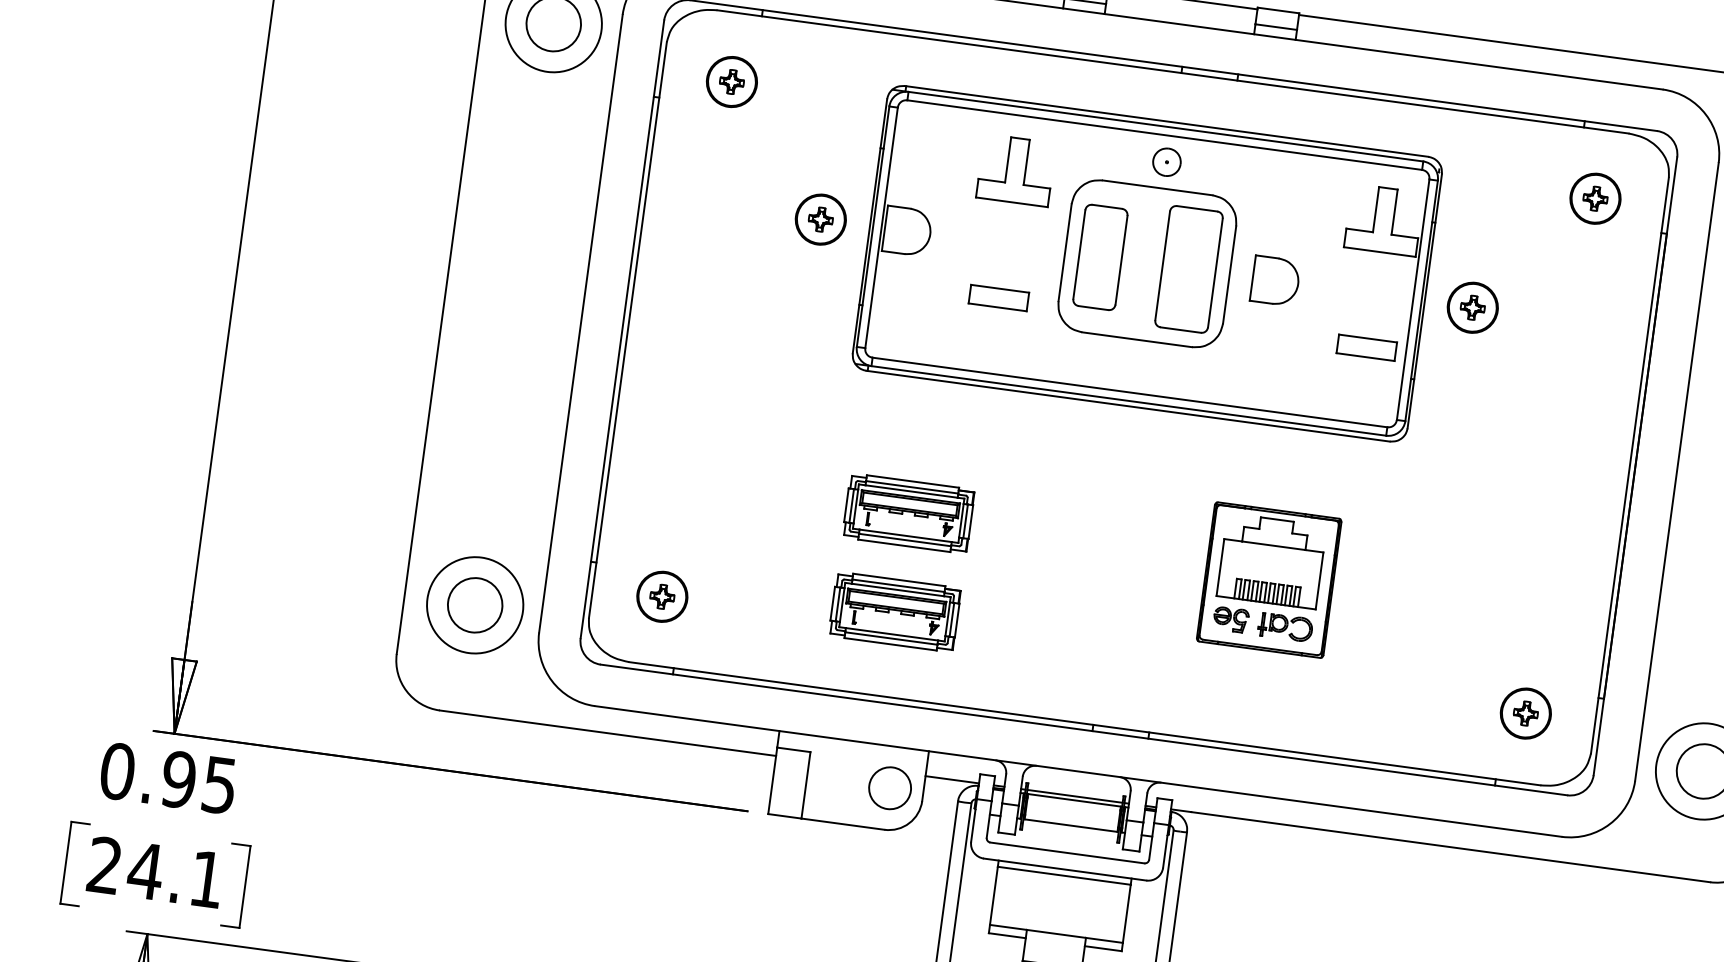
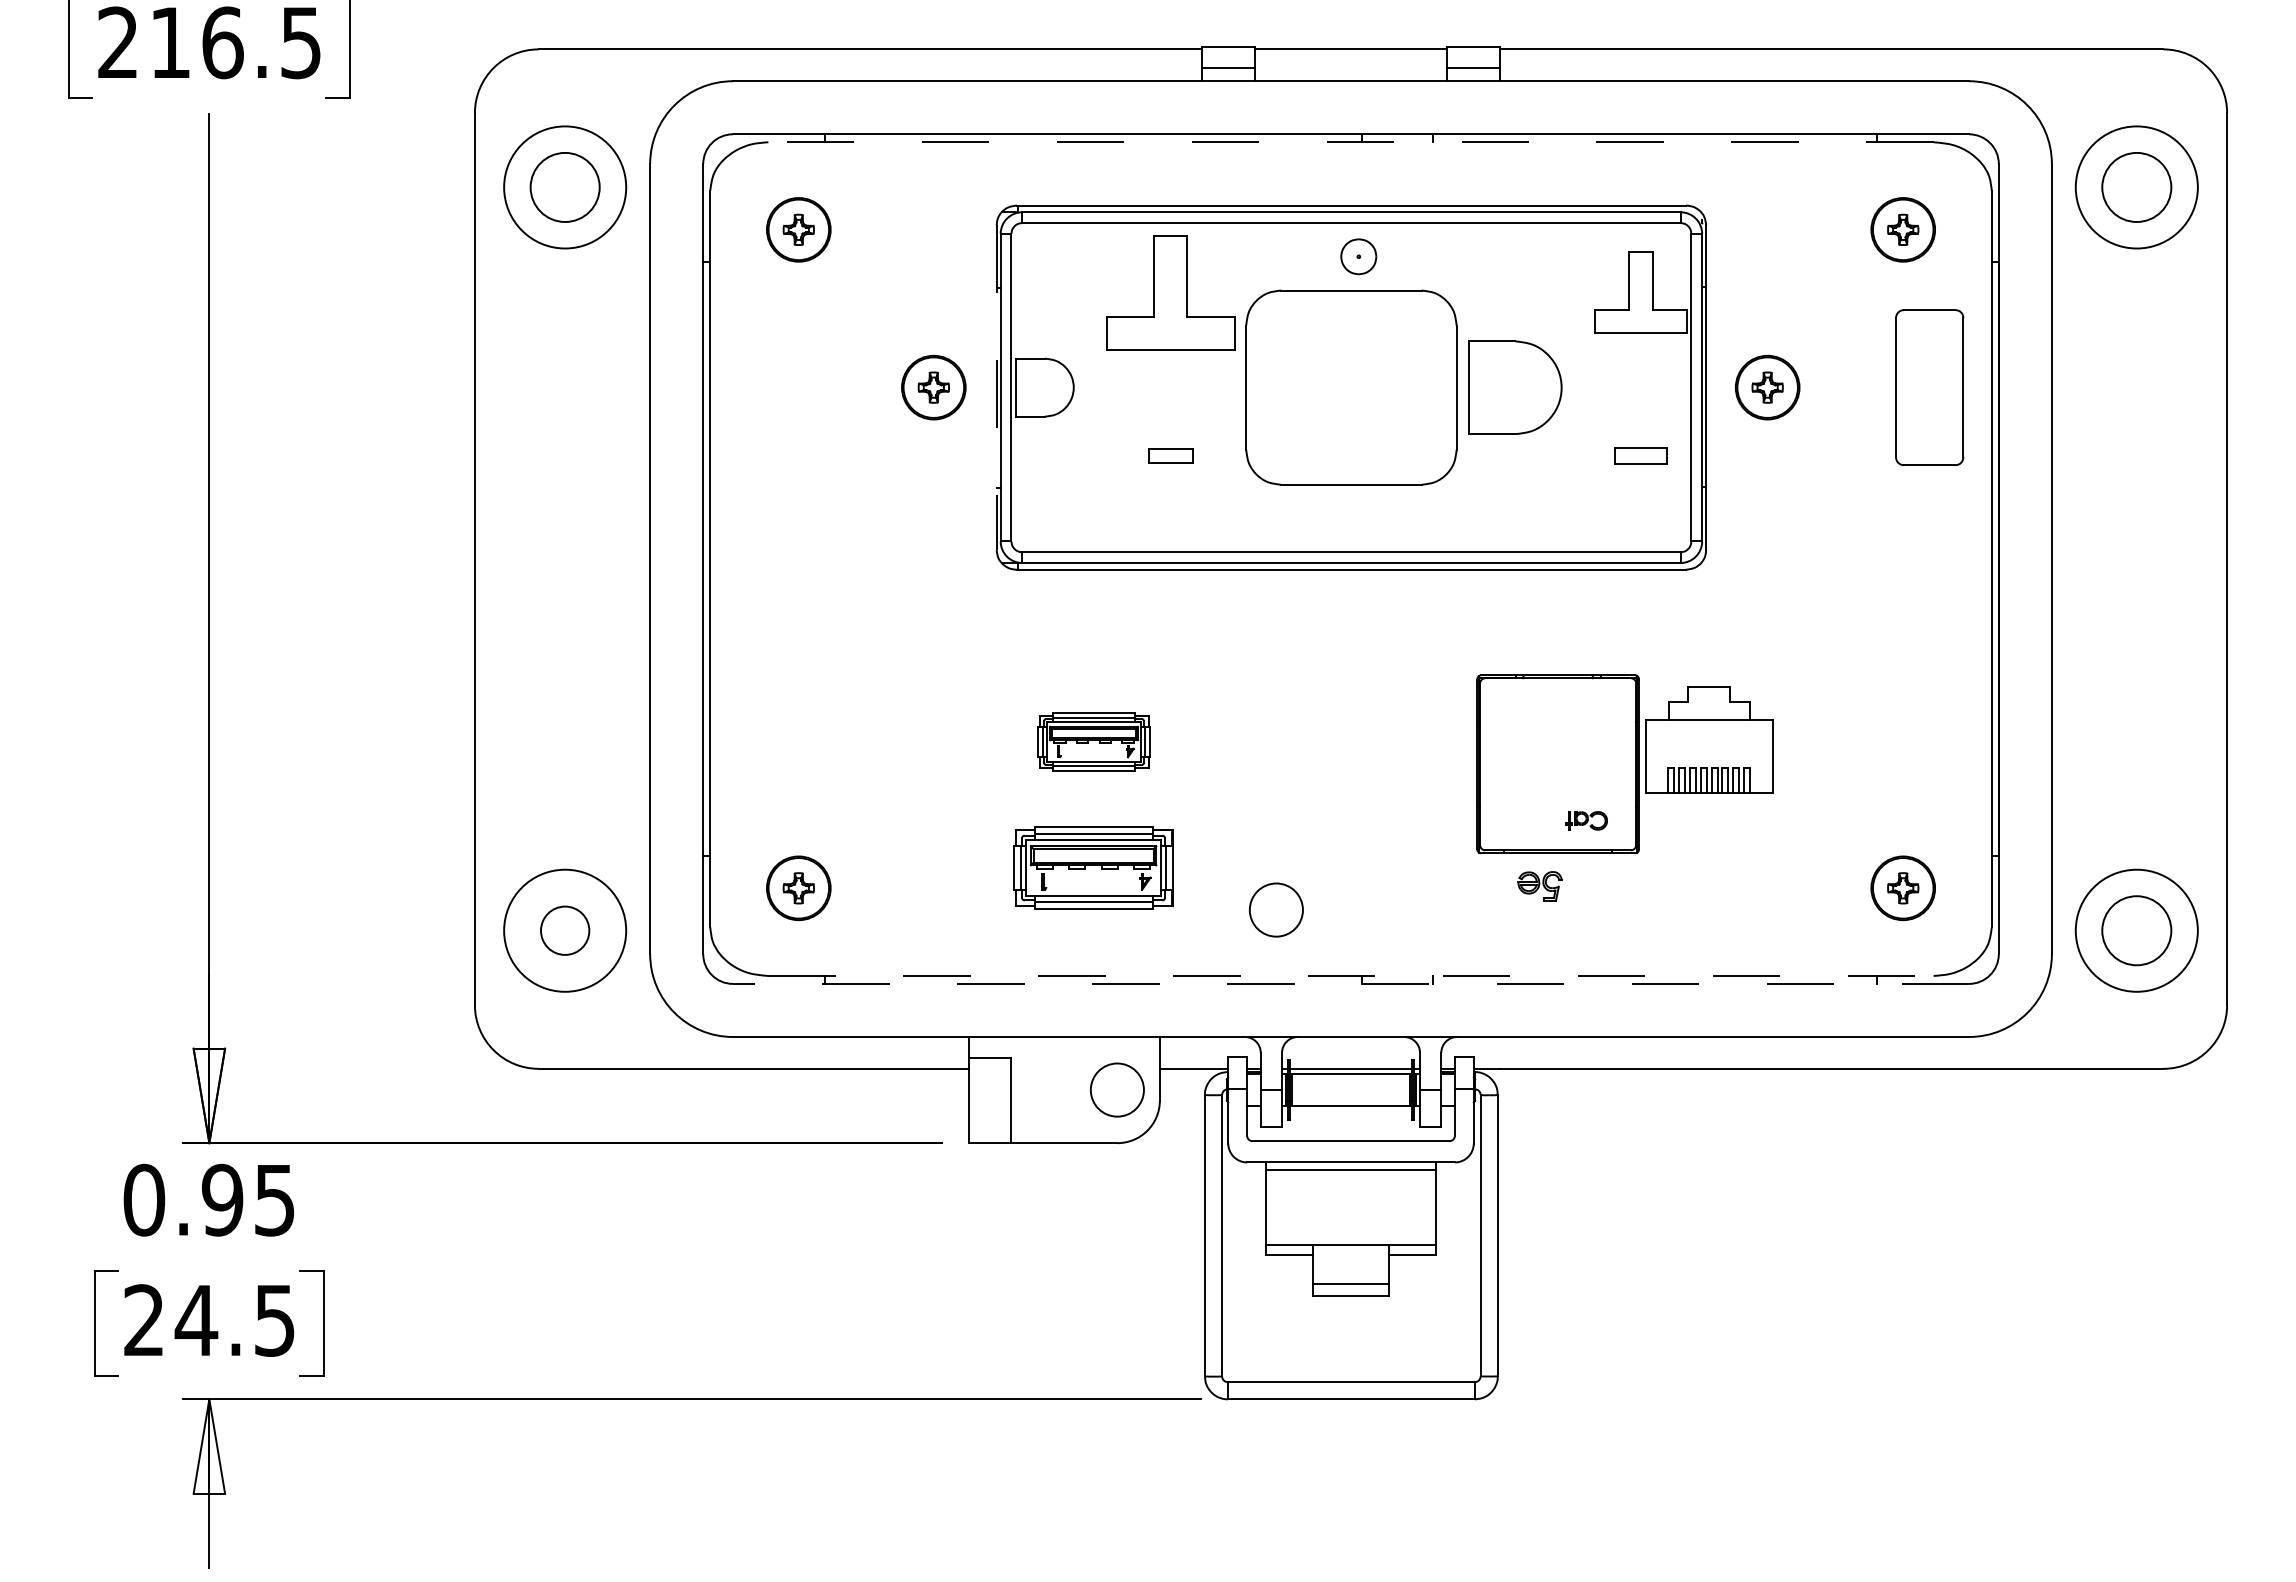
line: (1173, 72) -> (1351, 142), solid -> dashed
part: (1015, 170) -> (1170, 292), size x1.4
line: (869, 226) -> (996, 388), solid -> dashed
part: (1100, 257) -> (1291, 387), removed
part: (1188, 269) -> (1929, 387), moved
part: (1275, 281) -> (1515, 387), size x1.6
part: (998, 297) -> (1170, 455), size x0.6
part: (1366, 347) -> (1640, 455), size x0.7
part: (908, 513) -> (1093, 741), size x0.7
part: (1272, 560) -> (1709, 739), moved
circle: (474, 605) -> (564, 930), size x0.7
part: (1230, 619) -> (1539, 886), moved
part: (1285, 627) -> (1586, 820), size x0.6
circle: (1032, 663) -> (1275, 909), added
line: (1085, 723) -> (1351, 975), solid -> dashed
line: (1083, 729) -> (1350, 983), solid -> dashed
text: (206, 879) -> (274, 1320), 24.1 -> 24.5

